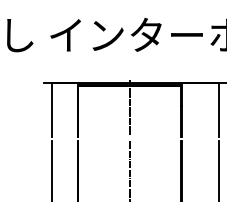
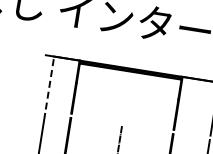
line: (129, 108) -> (126, 93), removed
line: (51, 110) -> (49, 83), solid -> dashed

